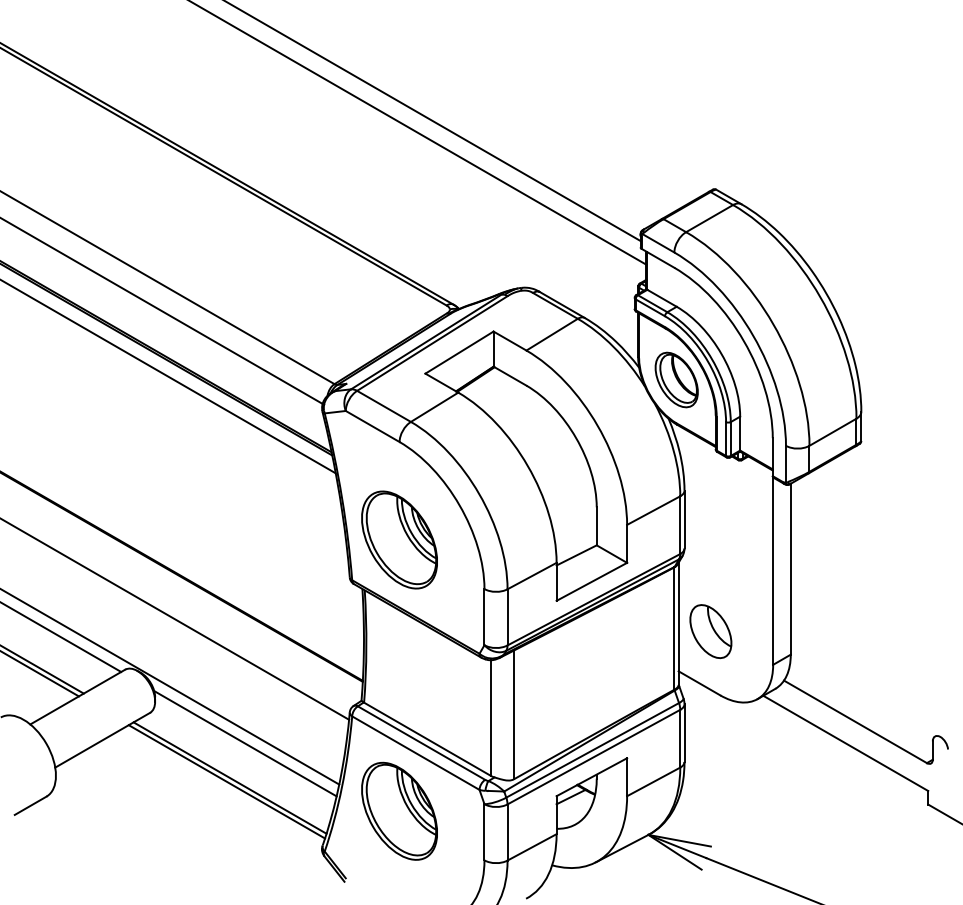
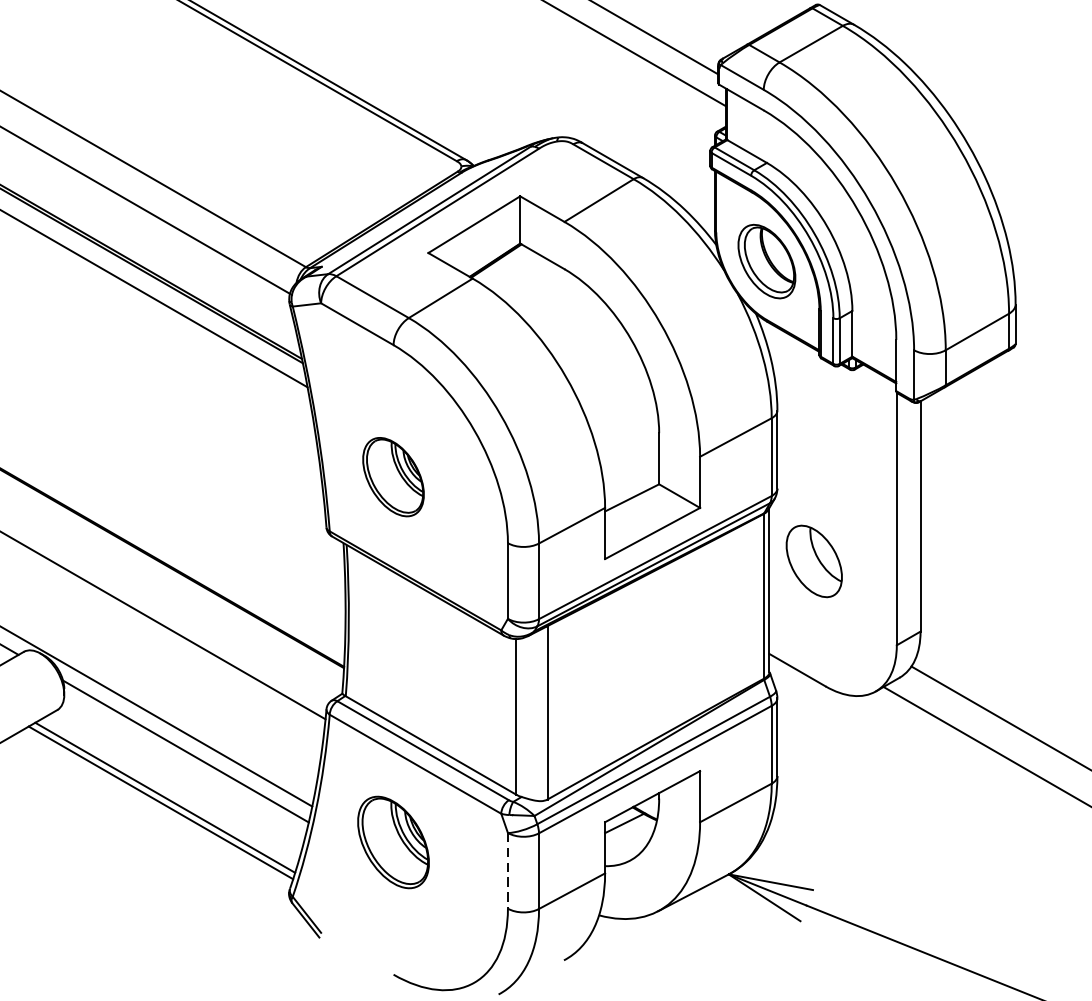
part: (399, 539) -> (393, 476), size x0.6
part: (710, 631) -> (813, 561), moved
part: (399, 810) -> (393, 841), size x0.7
line: (484, 832) -> (507, 871), solid -> dashed

